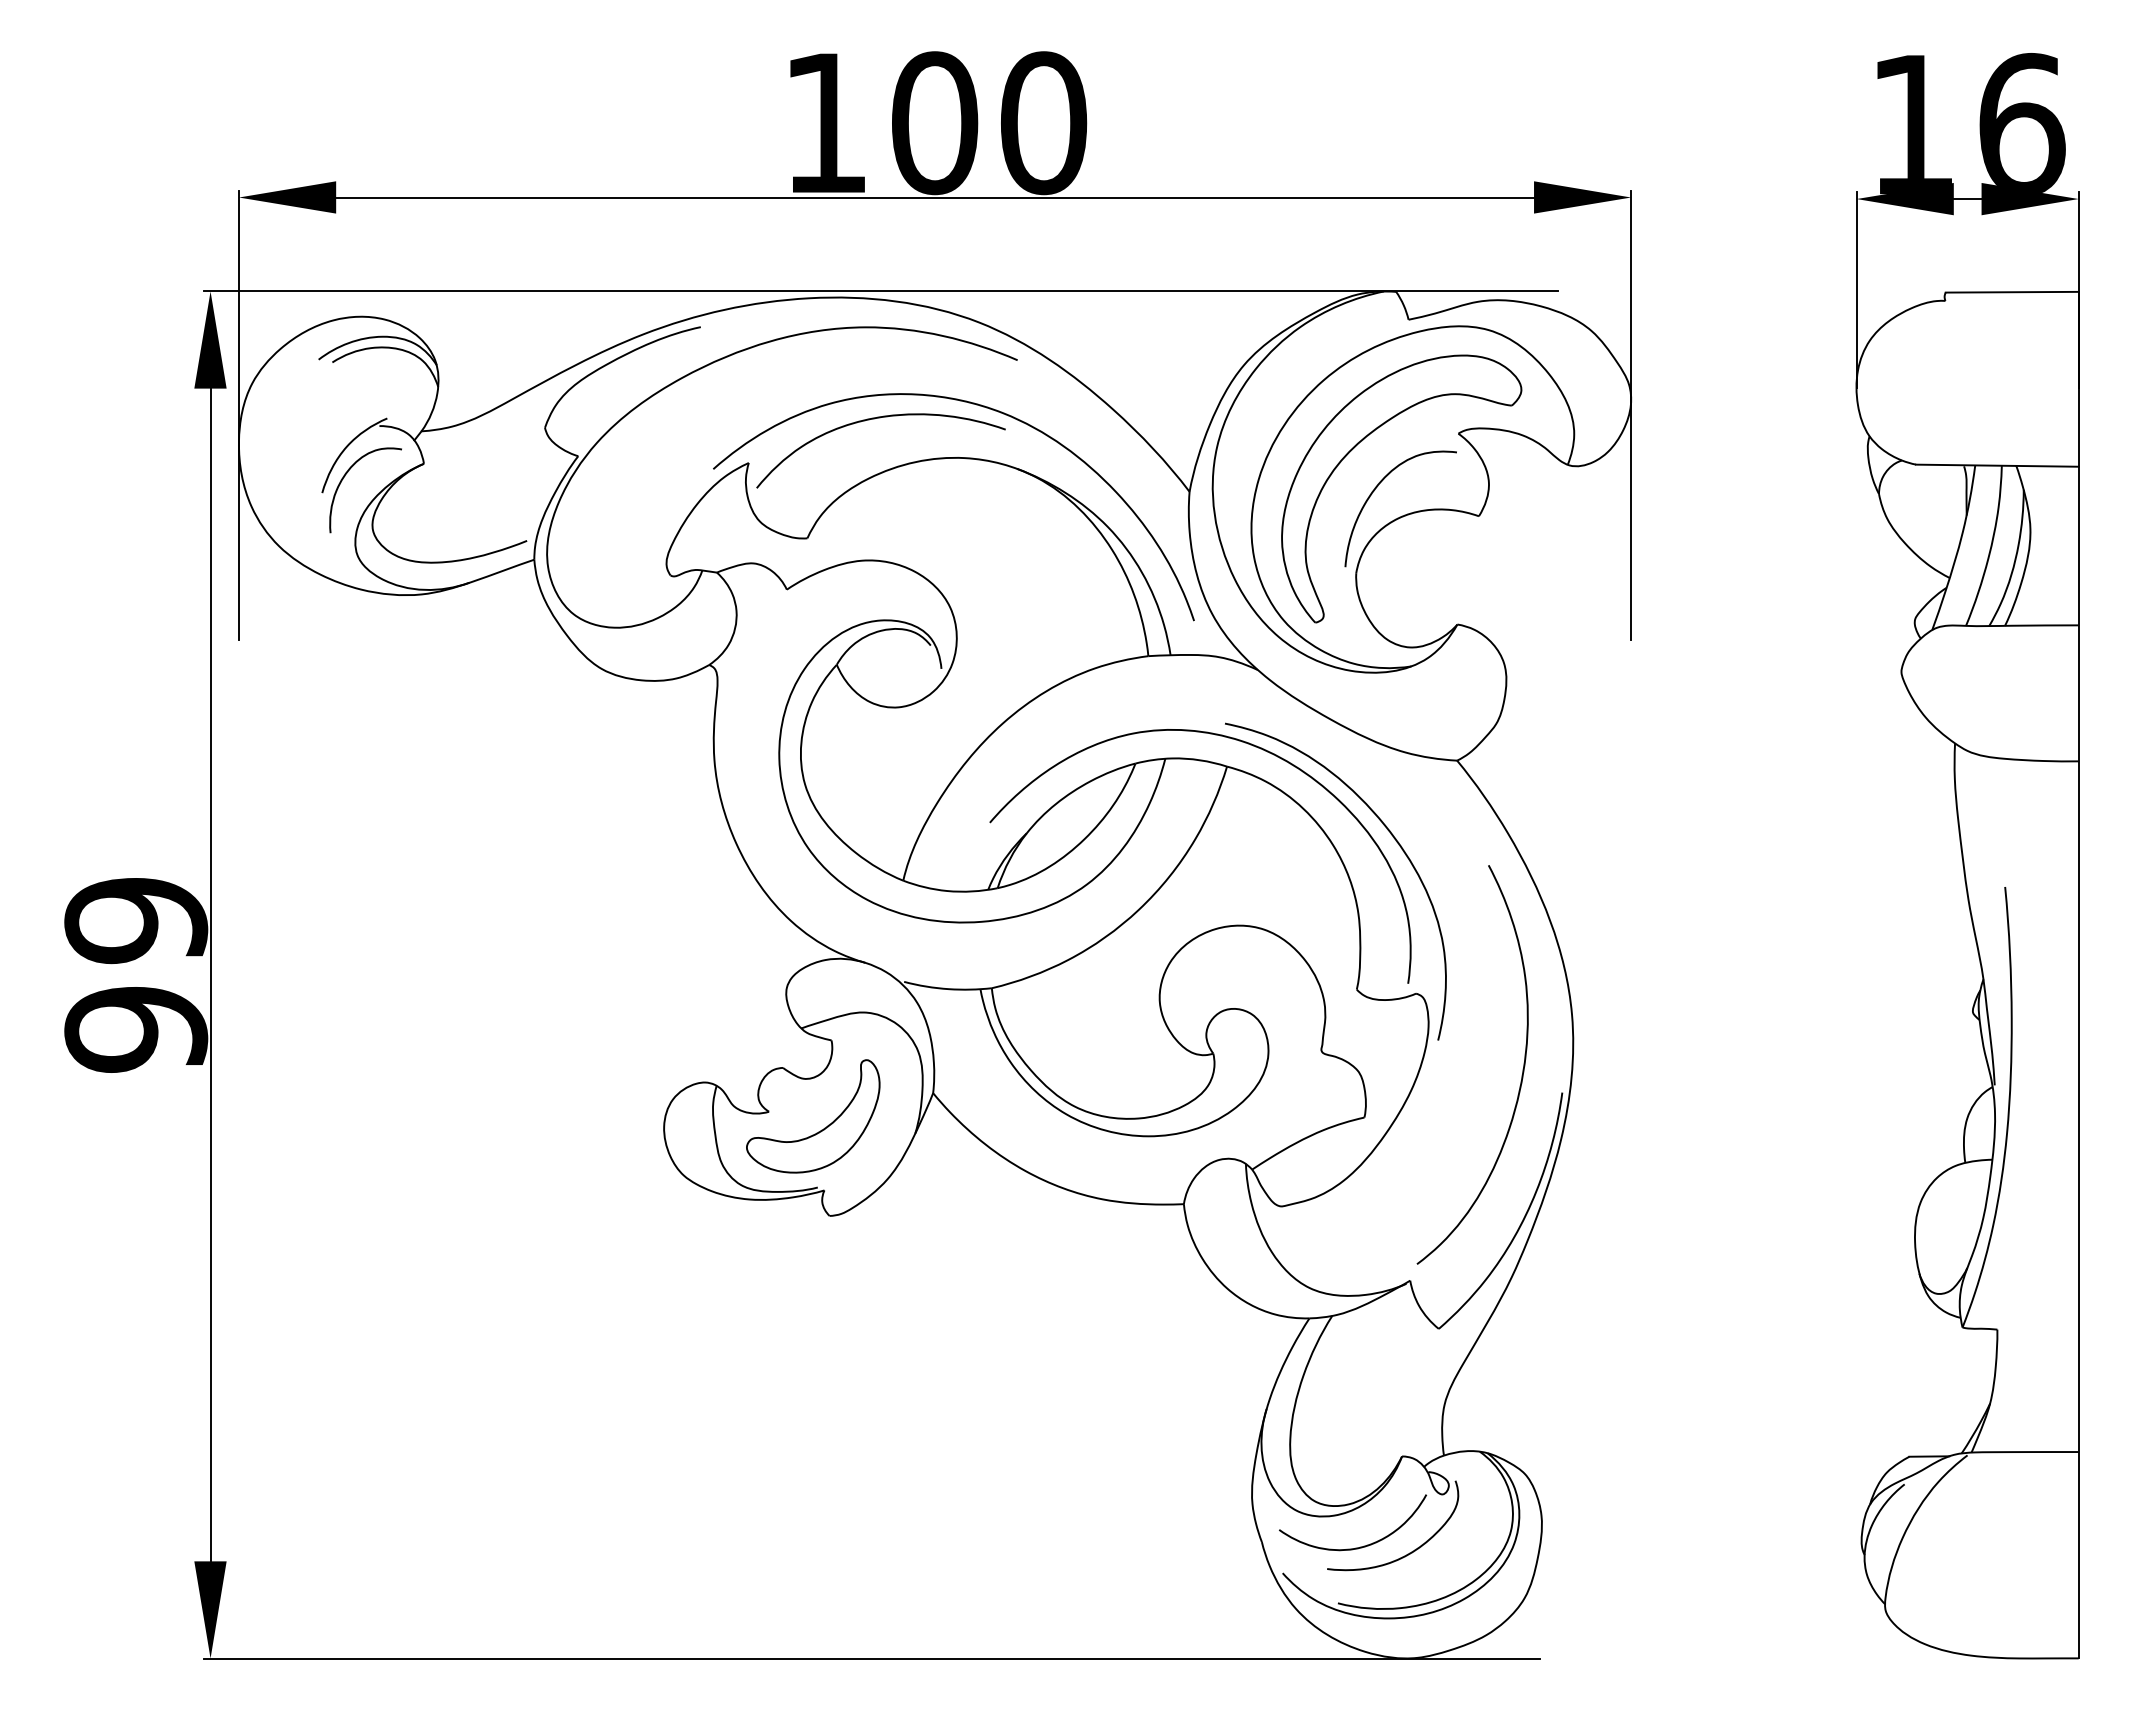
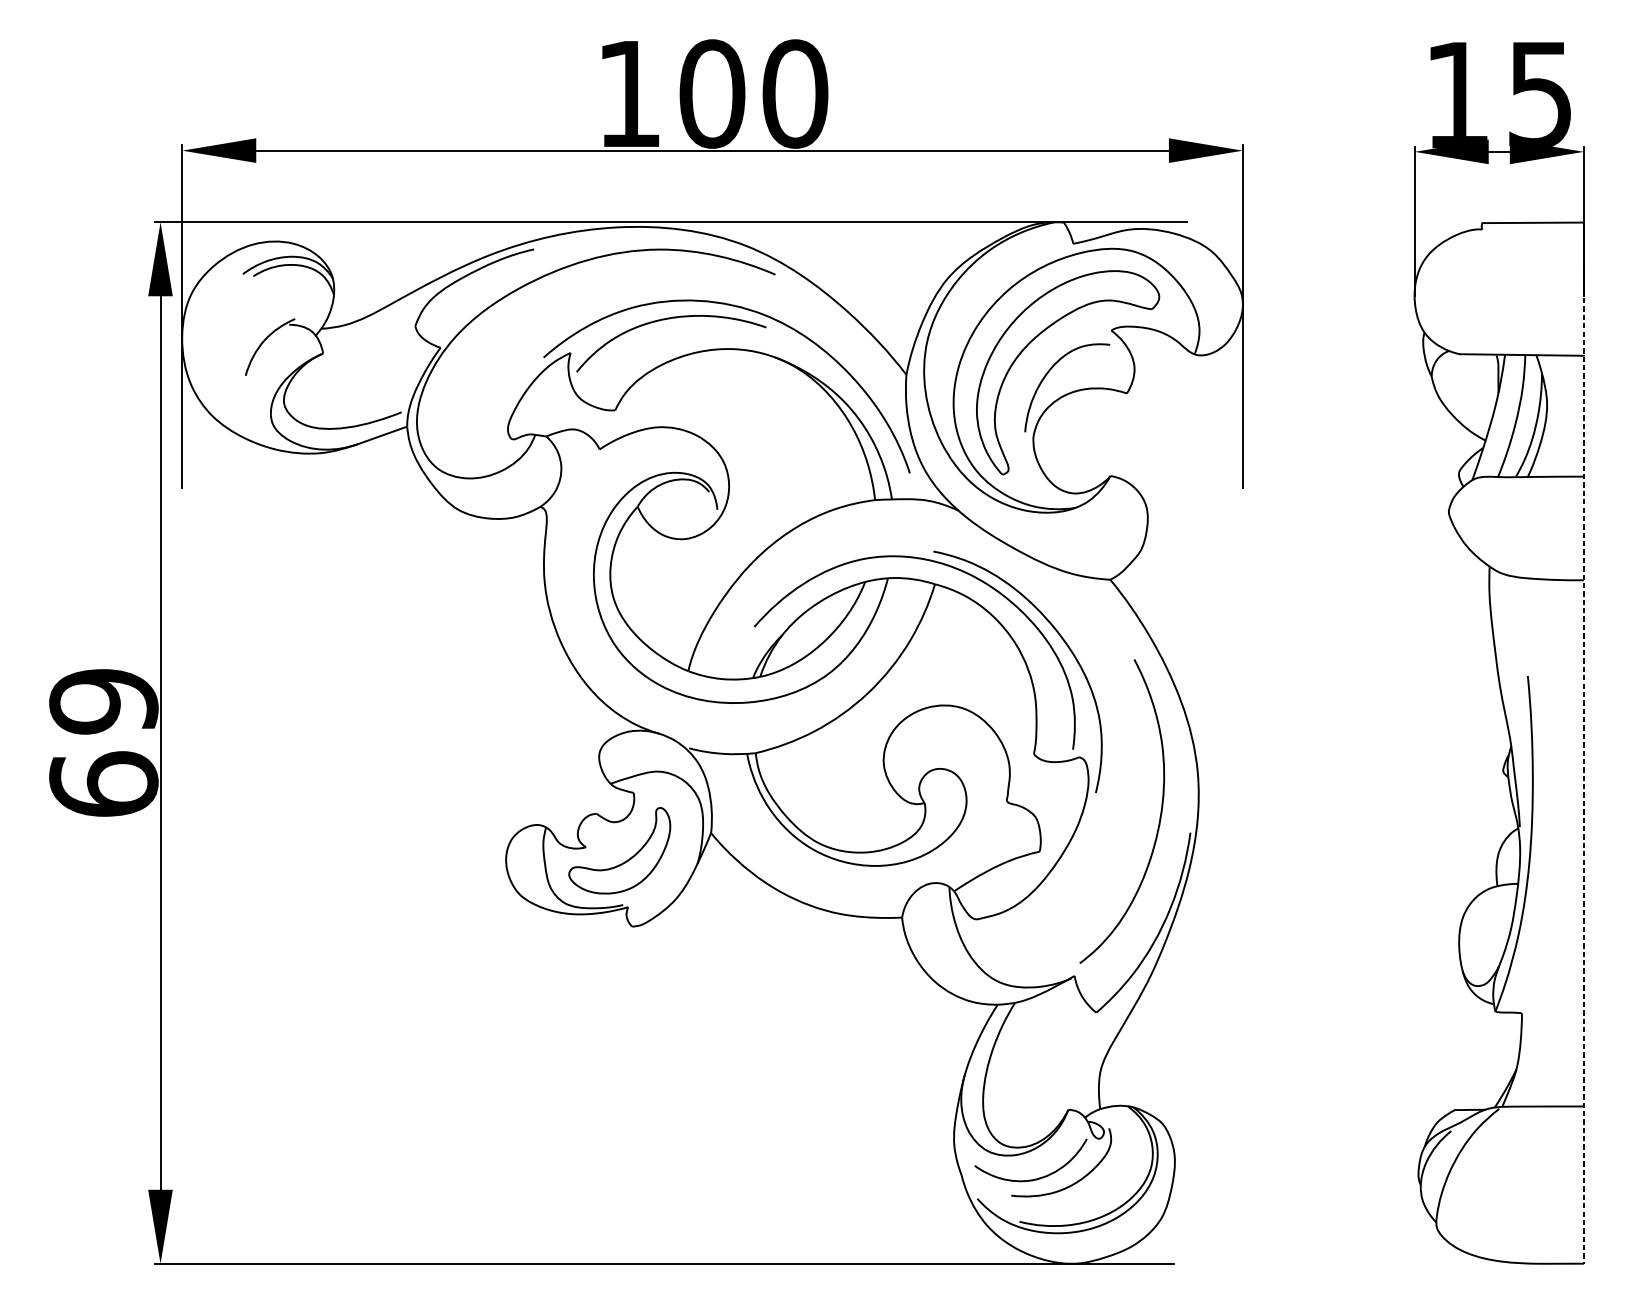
text: (2022, 122) -> (1541, 93), 16 -> 15
curve: (345, 476) -> (263, 363), removed
line: (2078, 975) -> (1583, 743), solid -> dashed
text: (136, 1028) -> (104, 783), 99 -> 69

